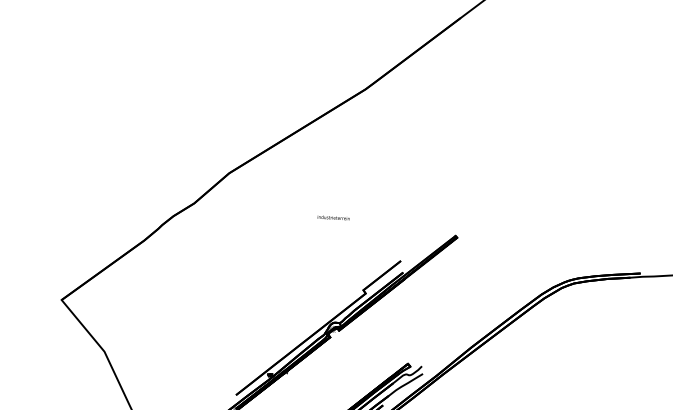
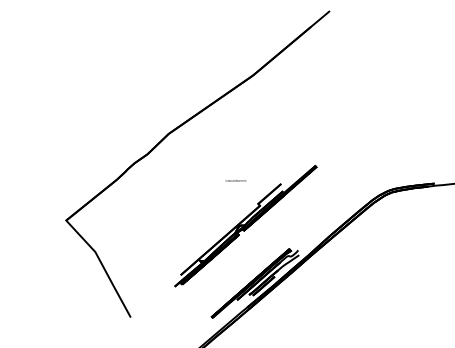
text: (333, 217) -> (235, 180), moved

